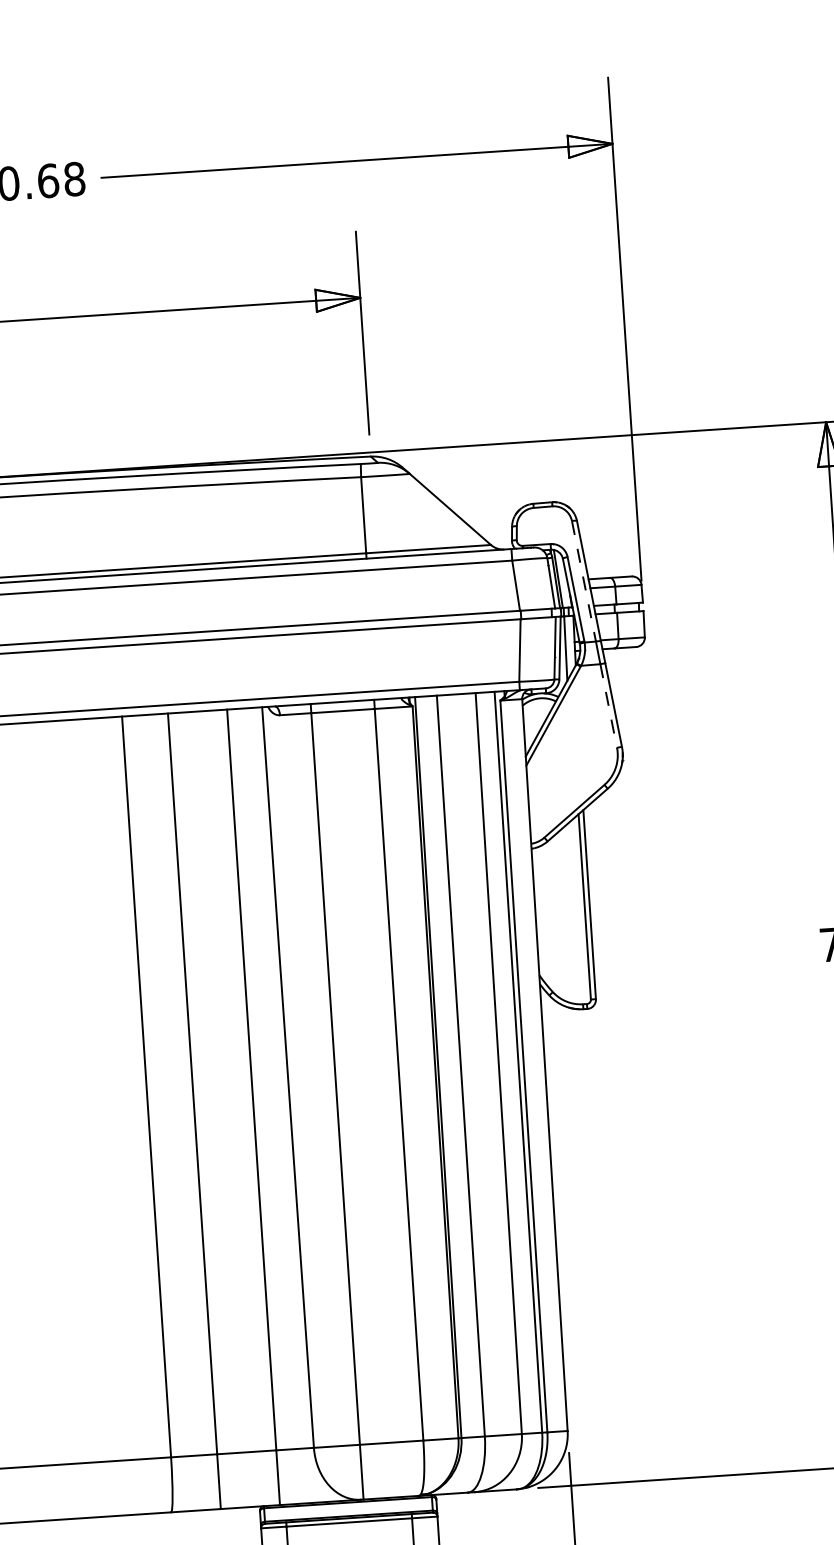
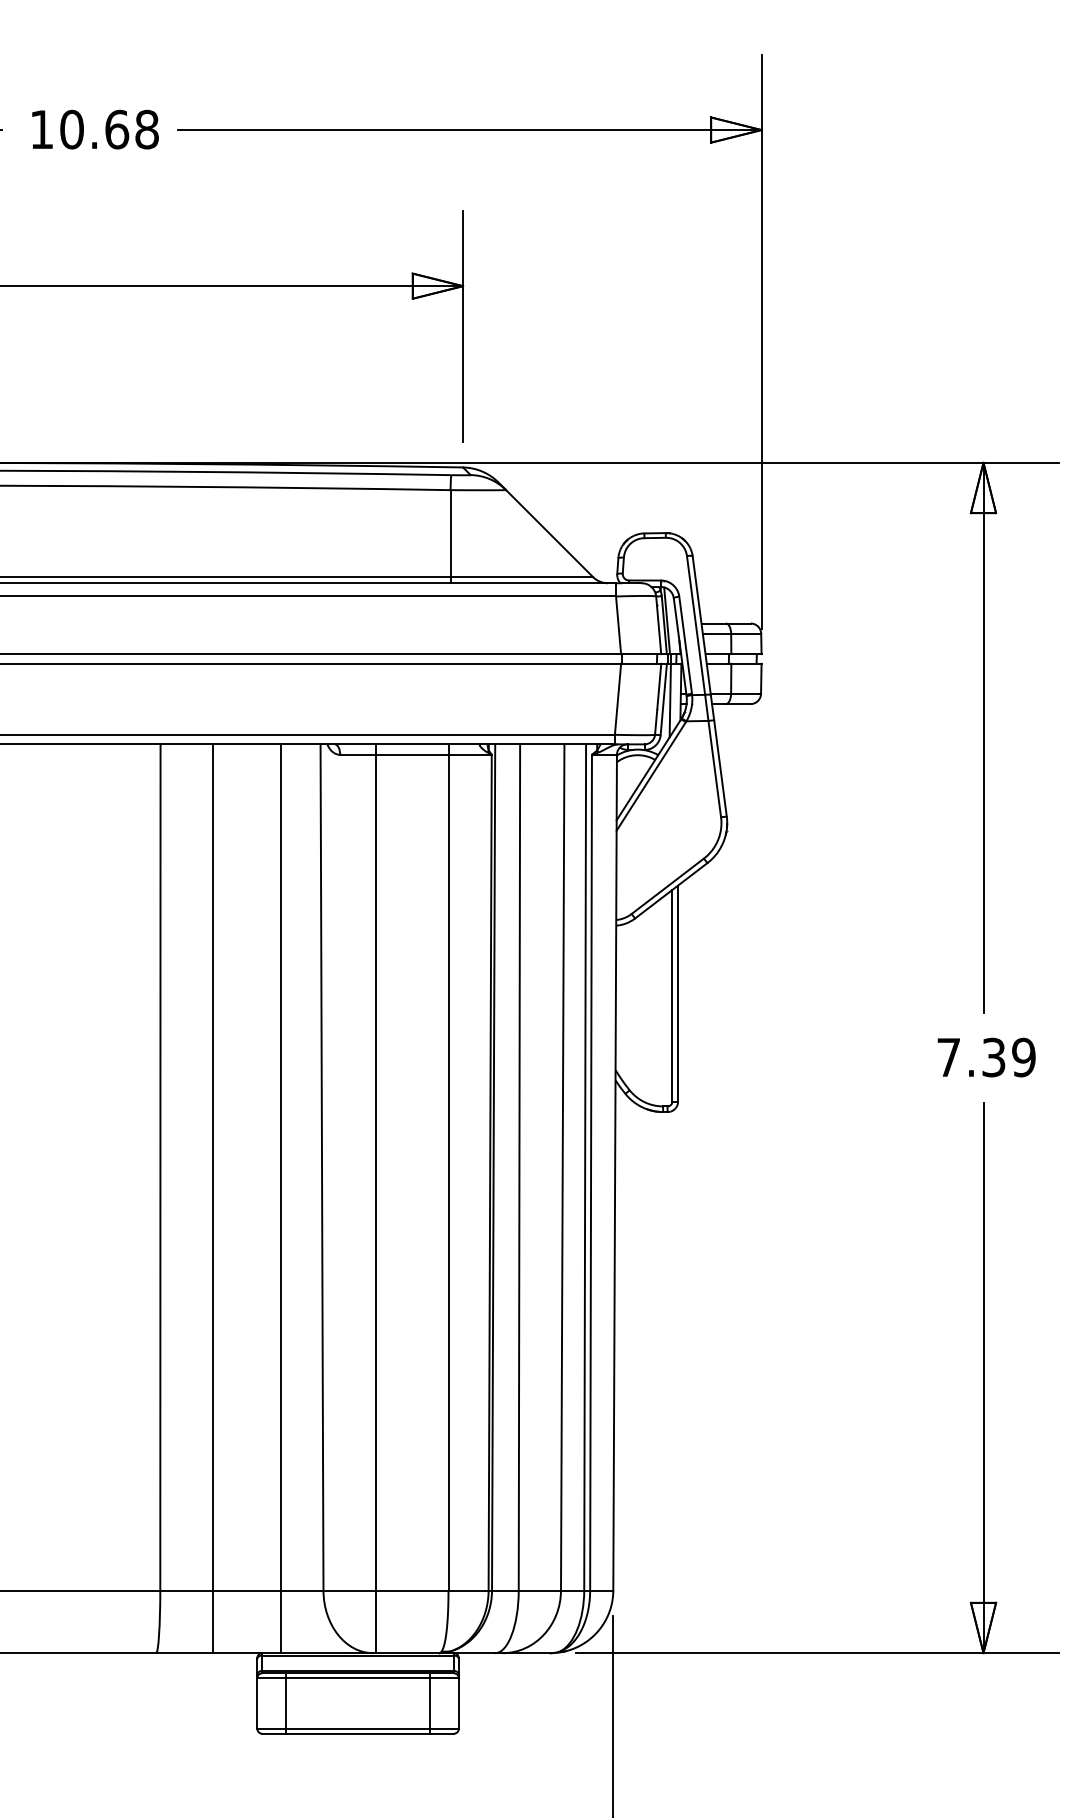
line: (584, 581) -> (696, 625), dashed -> solid
line: (608, 706) -> (714, 769), dashed -> solid

